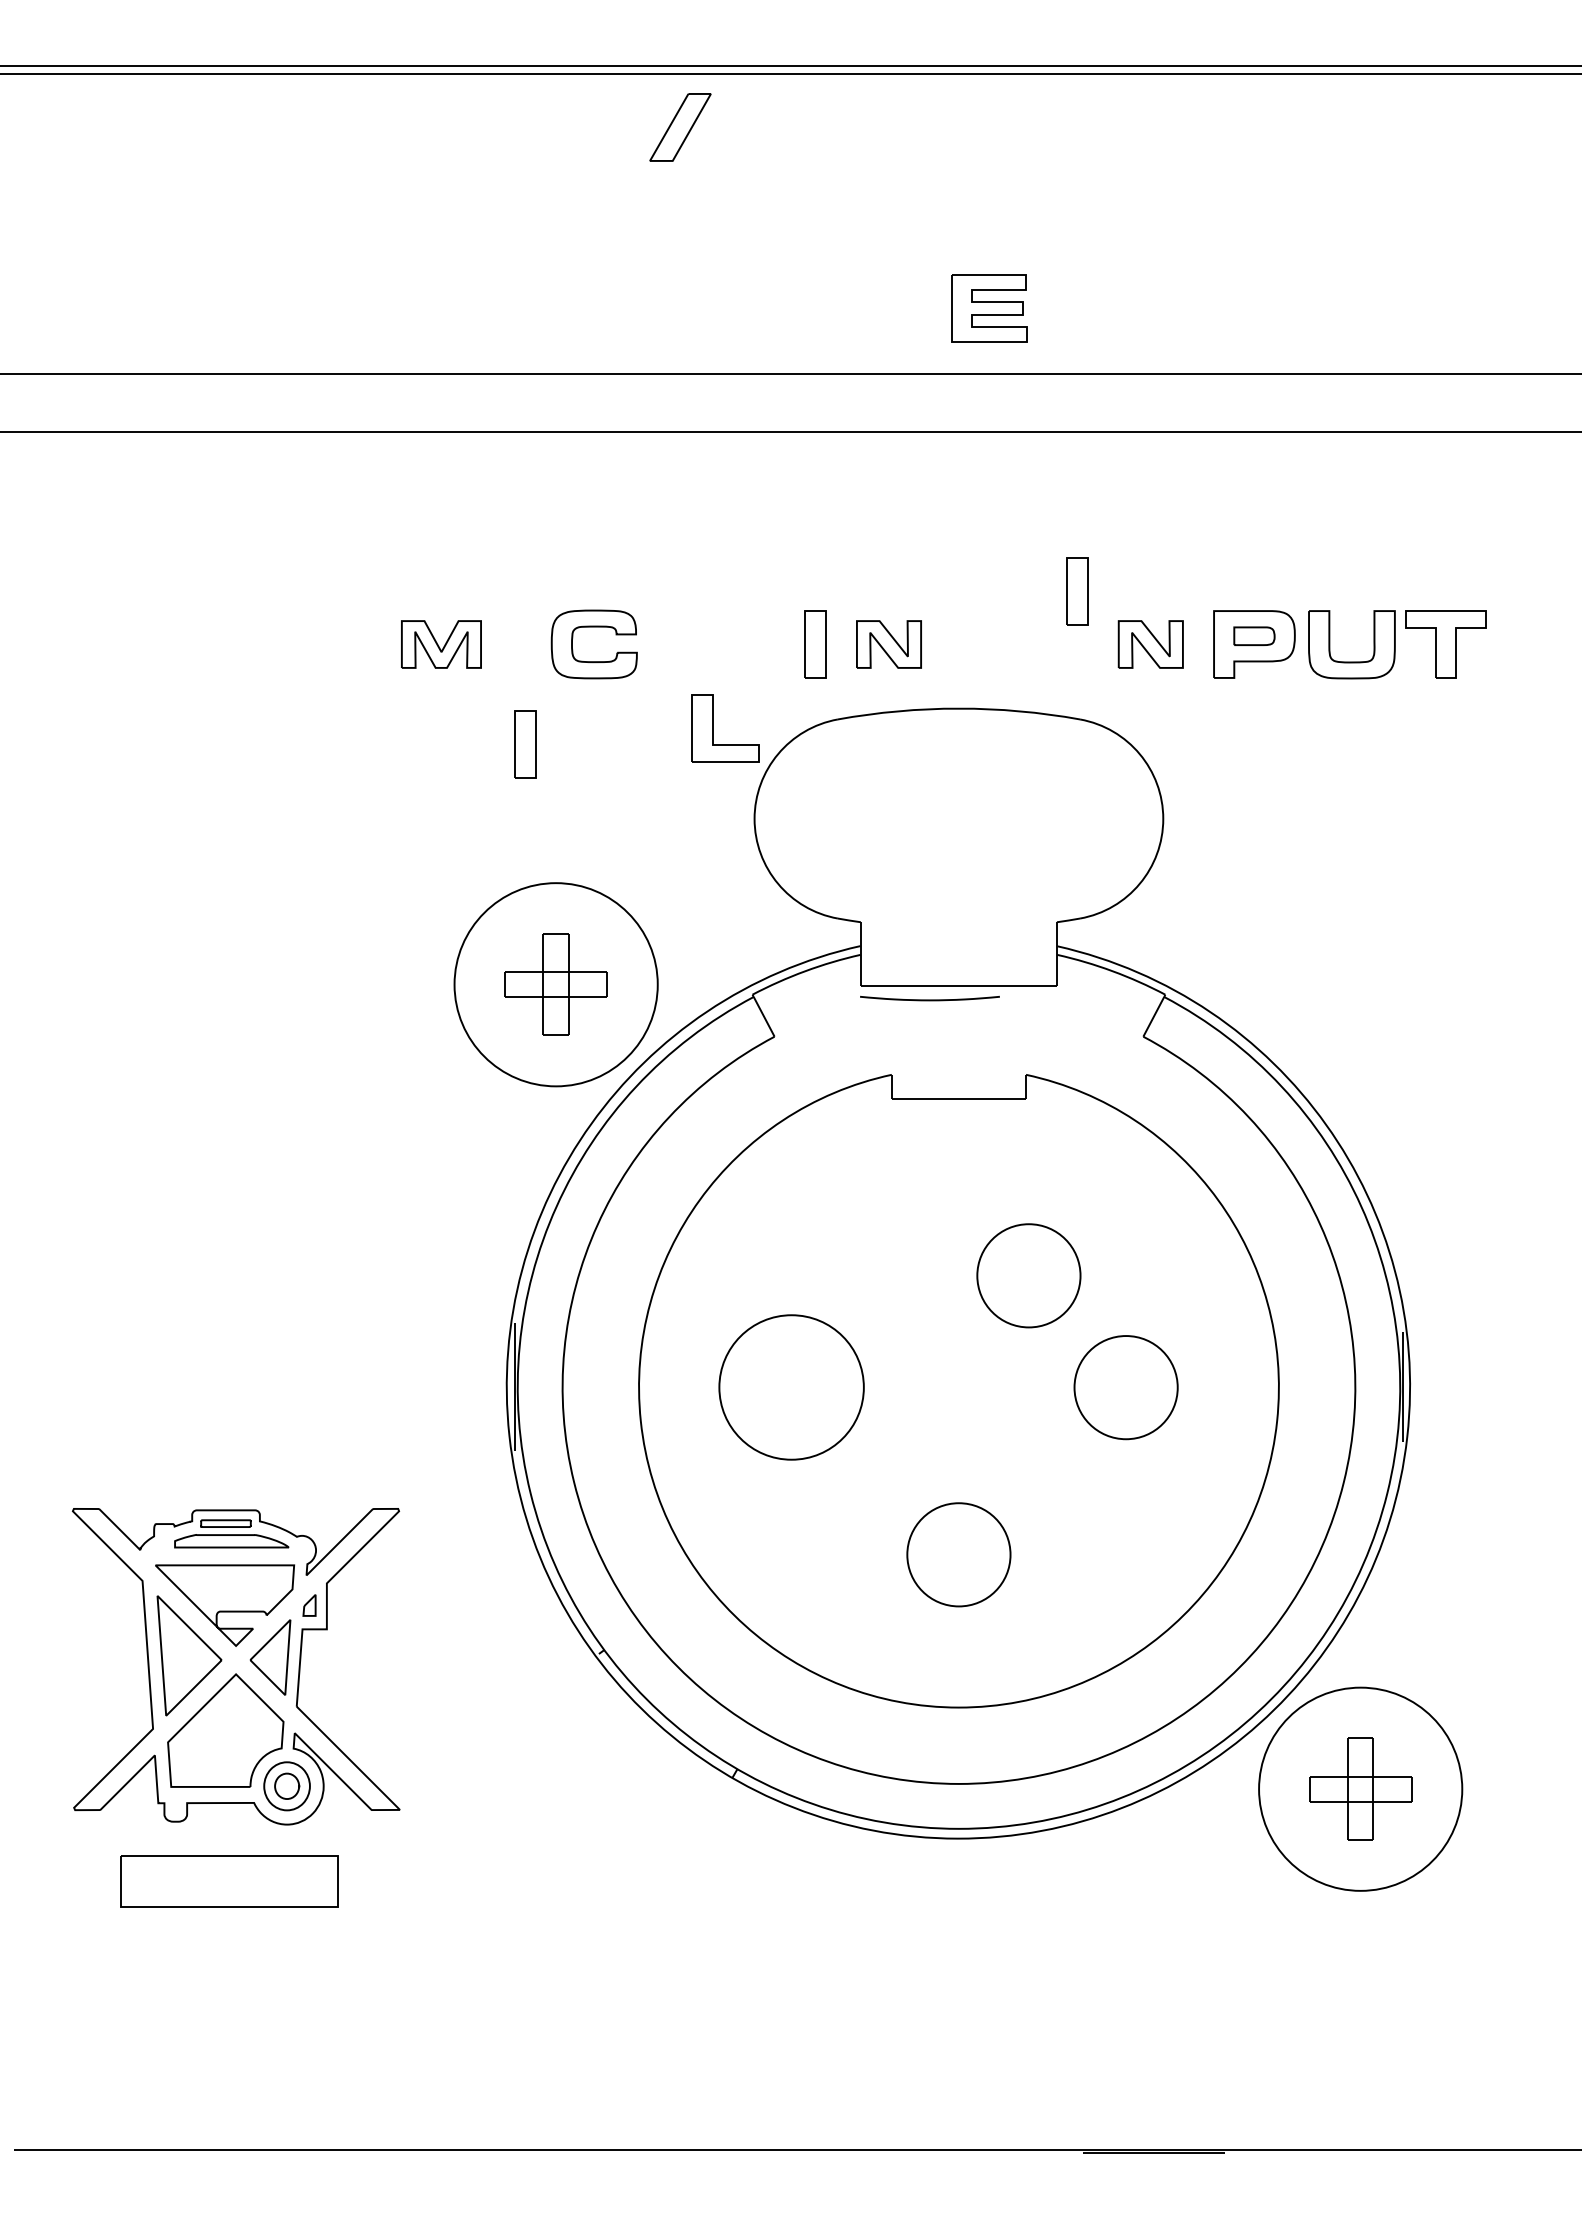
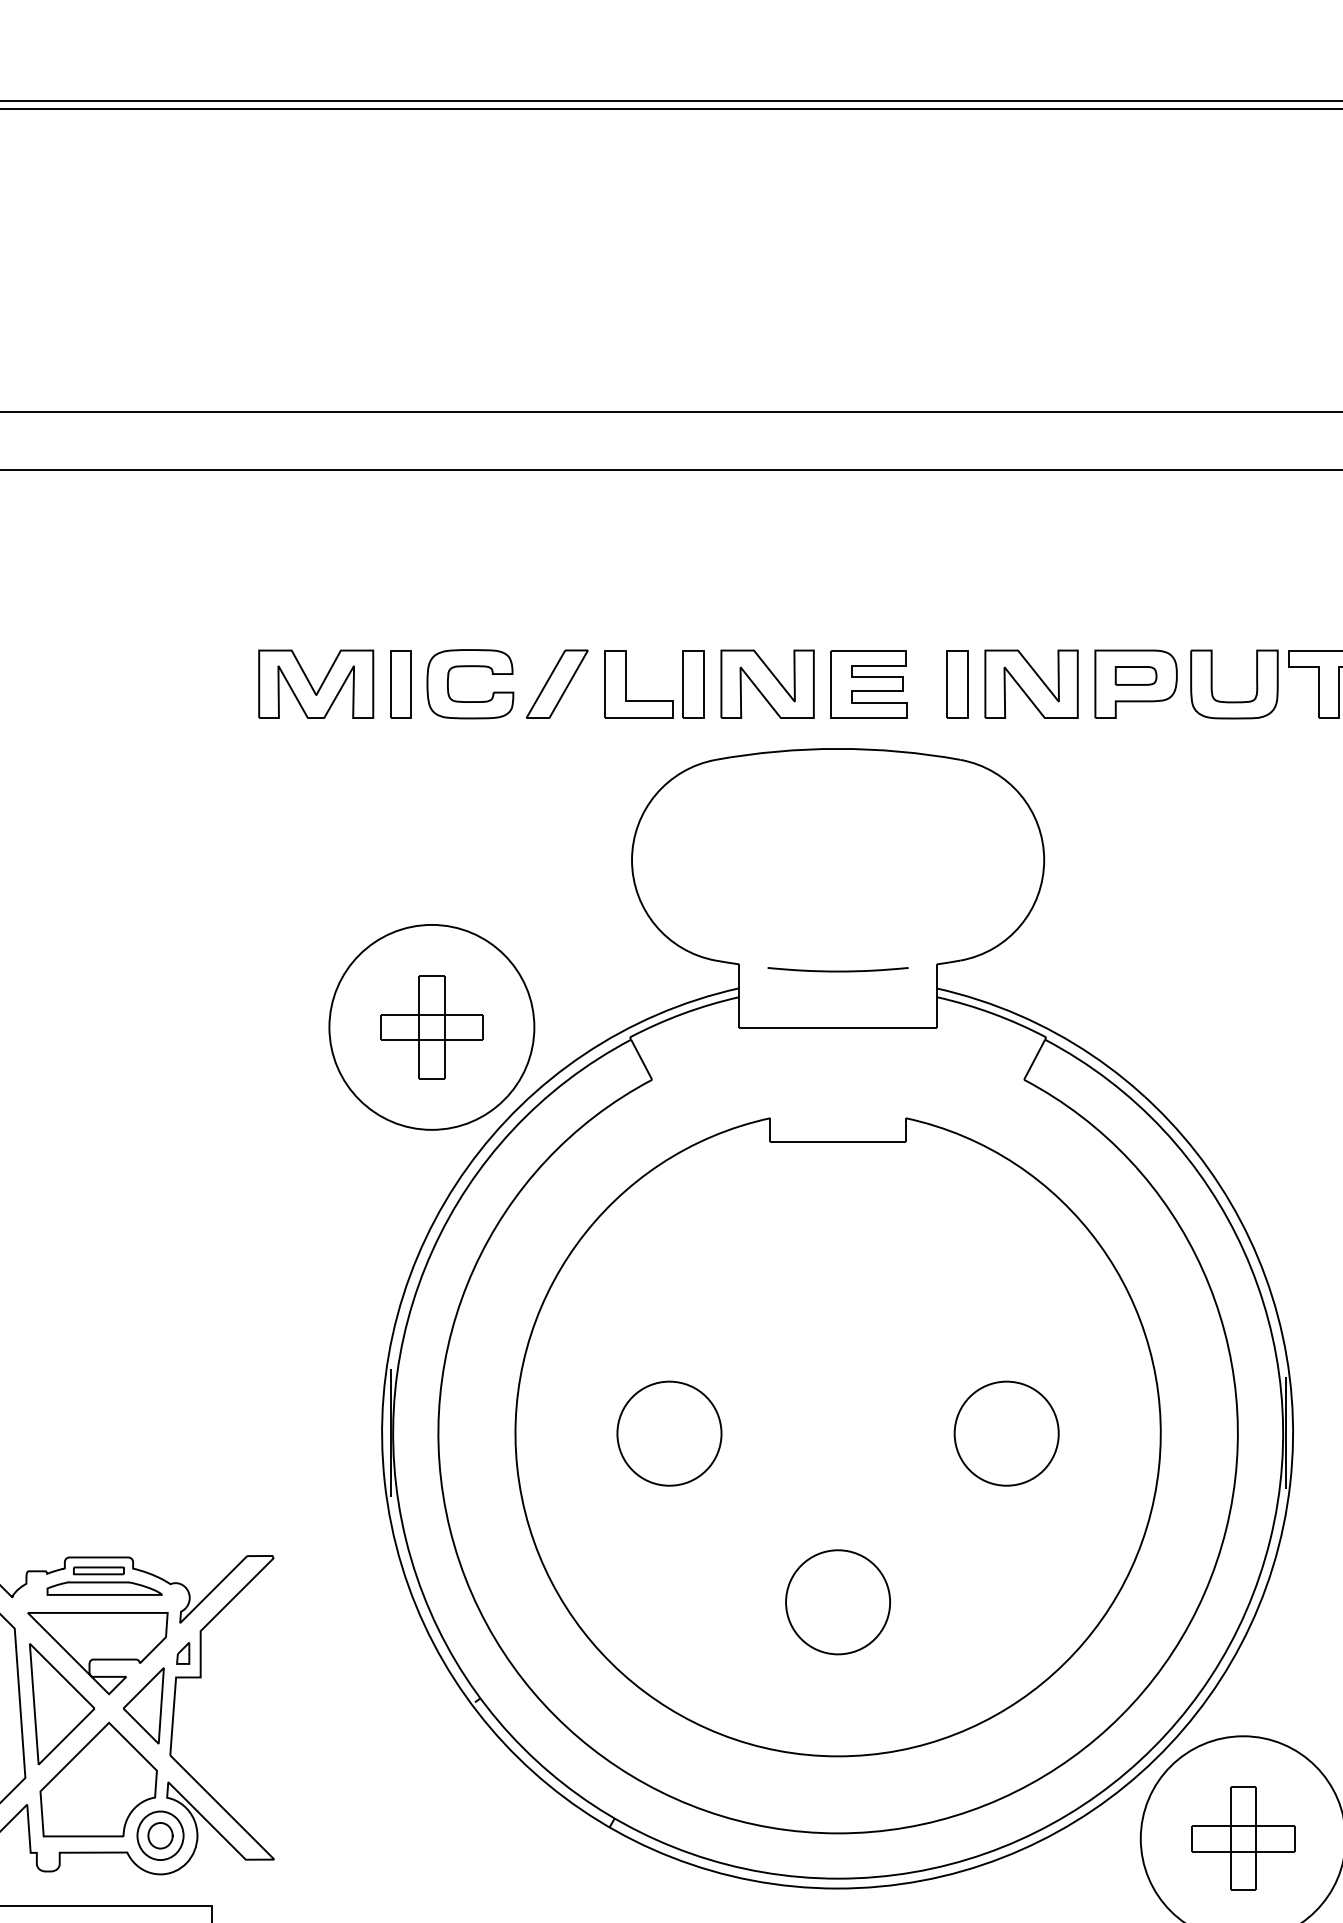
part: (680, 127) -> (557, 684), moved
part: (989, 308) -> (868, 684), moved
part: (1077, 591) -> (957, 684), moved
part: (441, 644) -> (316, 684), size x1.43
part: (888, 644) -> (767, 684), size x1.43
part: (1150, 644) -> (1031, 684), size x1.43
part: (713, 728) -> (626, 684), moved
part: (525, 744) -> (400, 684), moved
curve: (929, 999) -> (837, 970), moved
part: (1028, 1275) -> (908, 1320), removed
part: (791, 1387) -> (669, 1433), size x0.71

